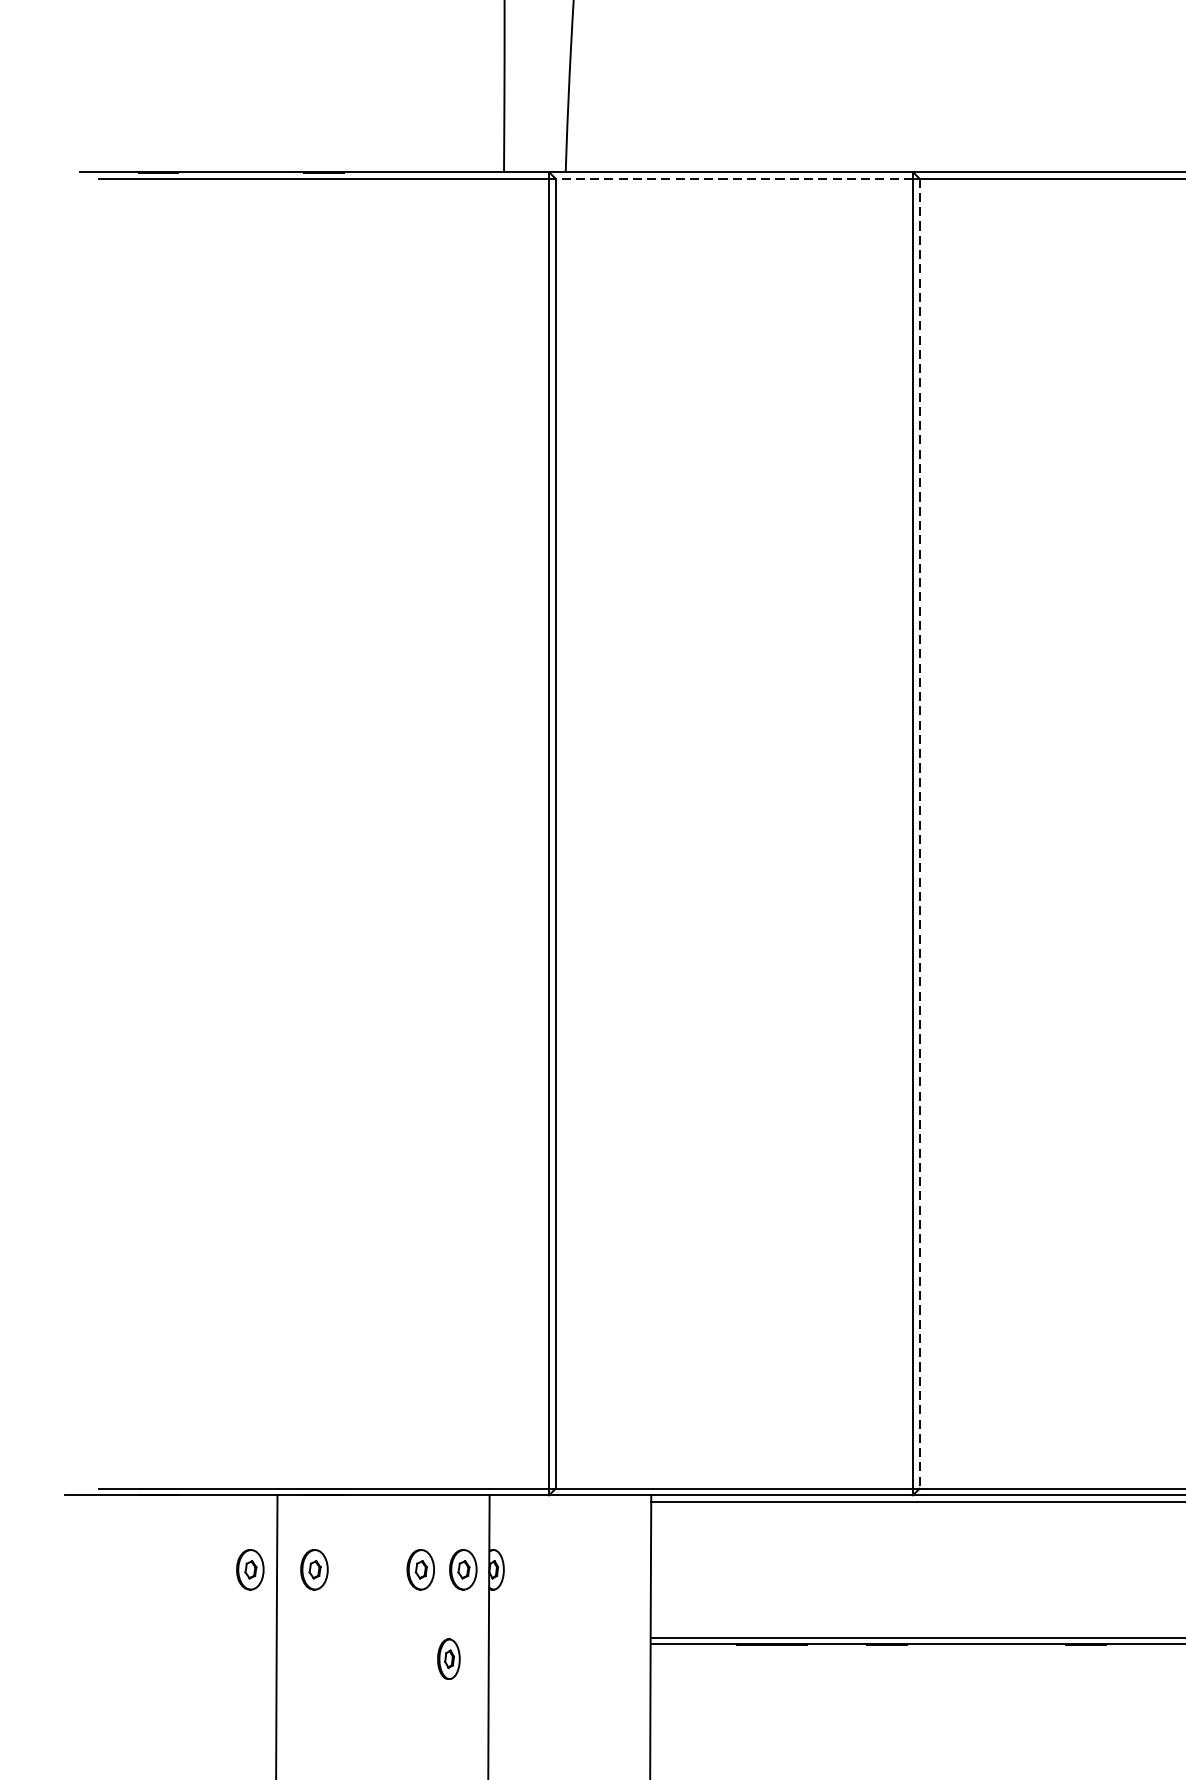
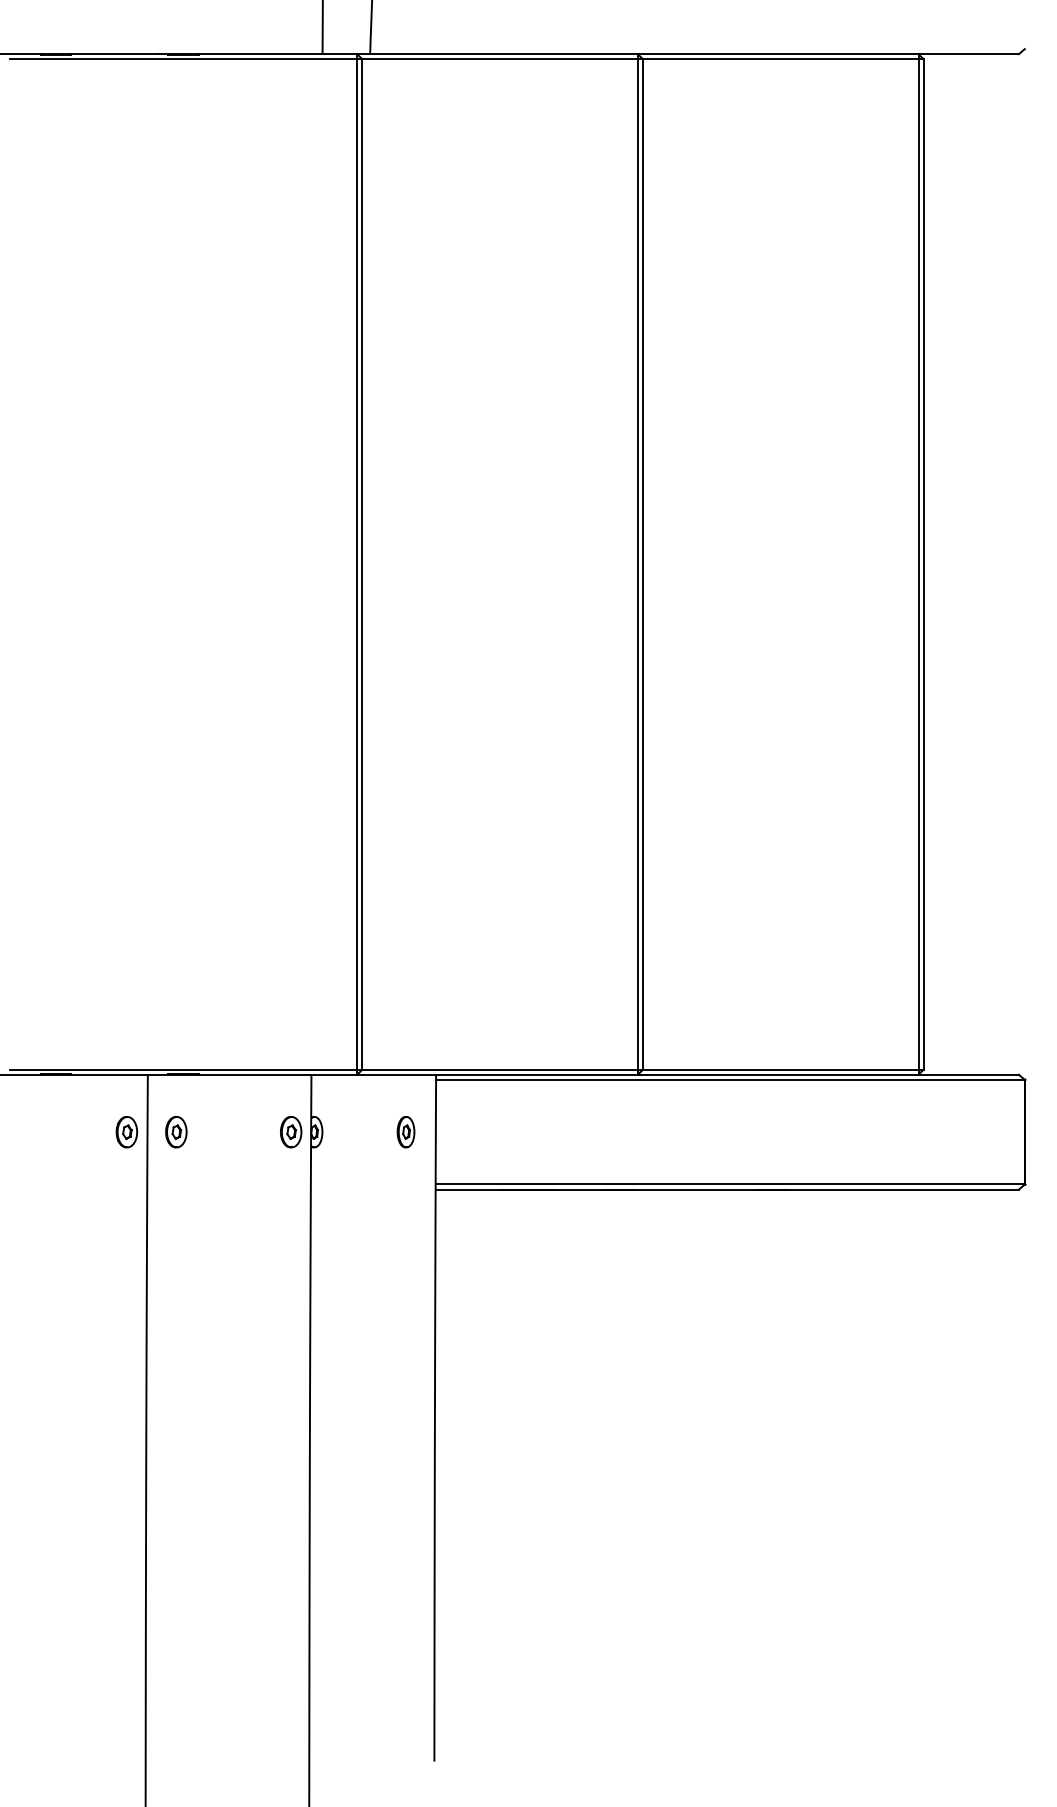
line: (734, 178) -> (500, 59), dashed -> solid
line: (920, 833) -> (643, 564), dashed -> solid
part: (420, 1570) -> (258, 1132), removed
part: (448, 1659) -> (405, 1132), moved

